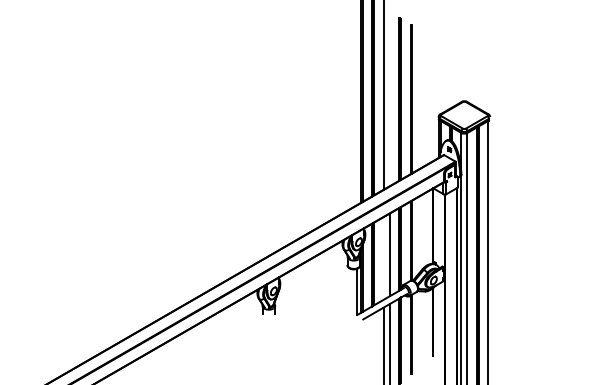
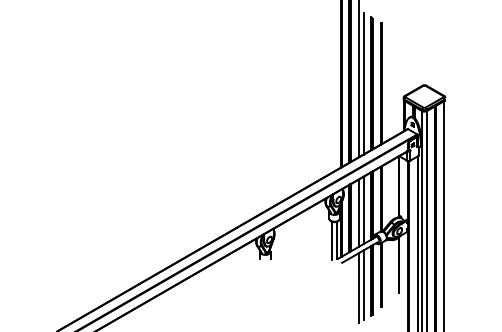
line: (389, 99) -> (363, 83), added
line: (383, 257) -> (358, 212), added
line: (350, 291) -> (331, 240), added

